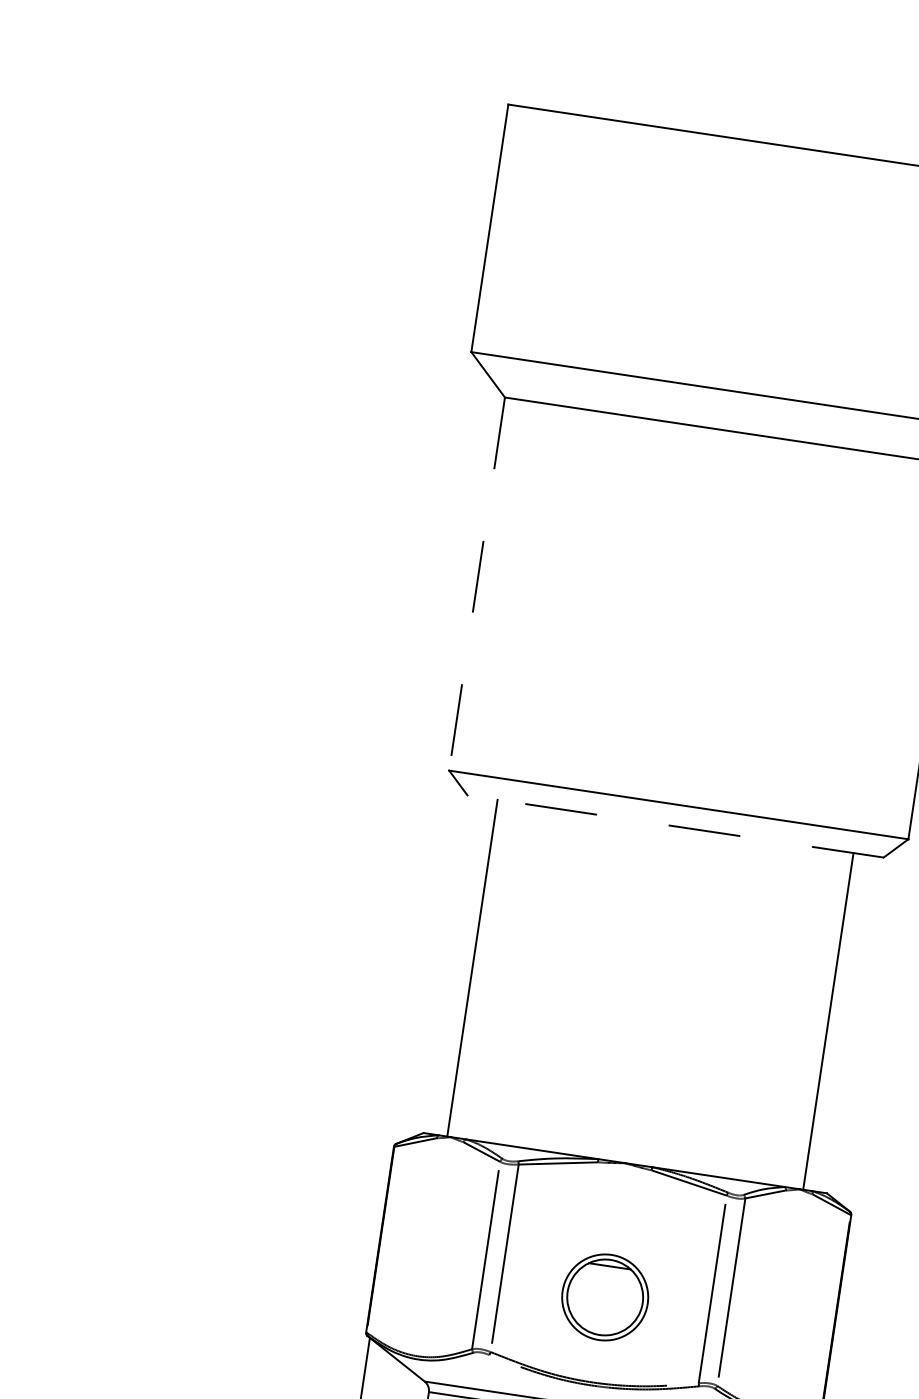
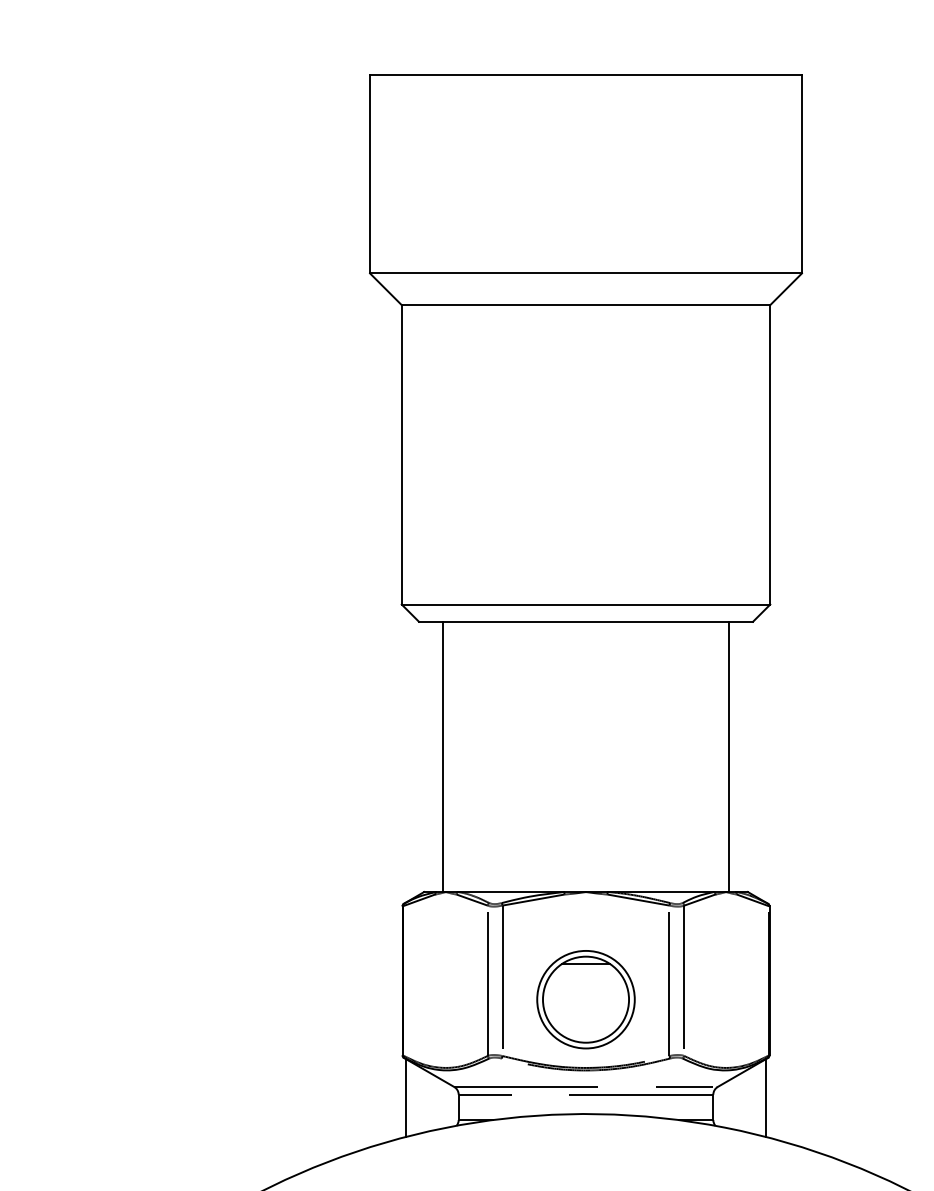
line: (476, 583) -> (401, 454), dashed -> solid
line: (676, 826) -> (586, 621), dashed -> solid
part: (604, 1297) -> (585, 999), size x1.43

